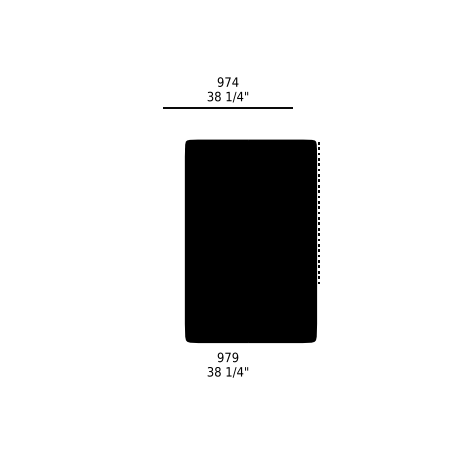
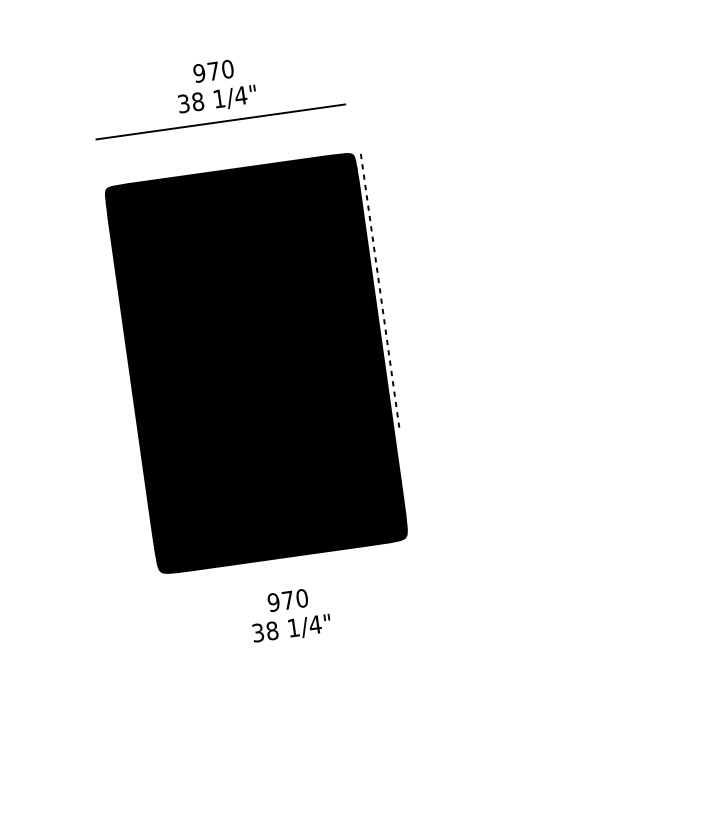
text: (235, 81) -> (227, 68), 974 -> 970
part: (251, 240) -> (257, 361), moved
text: (235, 357) -> (302, 598), 979 -> 970

